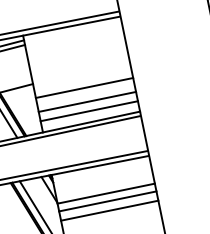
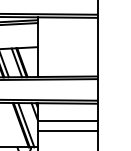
line: (83, 87) -> (67, 55), removed
line: (86, 102) -> (67, 64), removed
line: (88, 112) -> (67, 70), removed
line: (107, 201) -> (67, 125), removed

